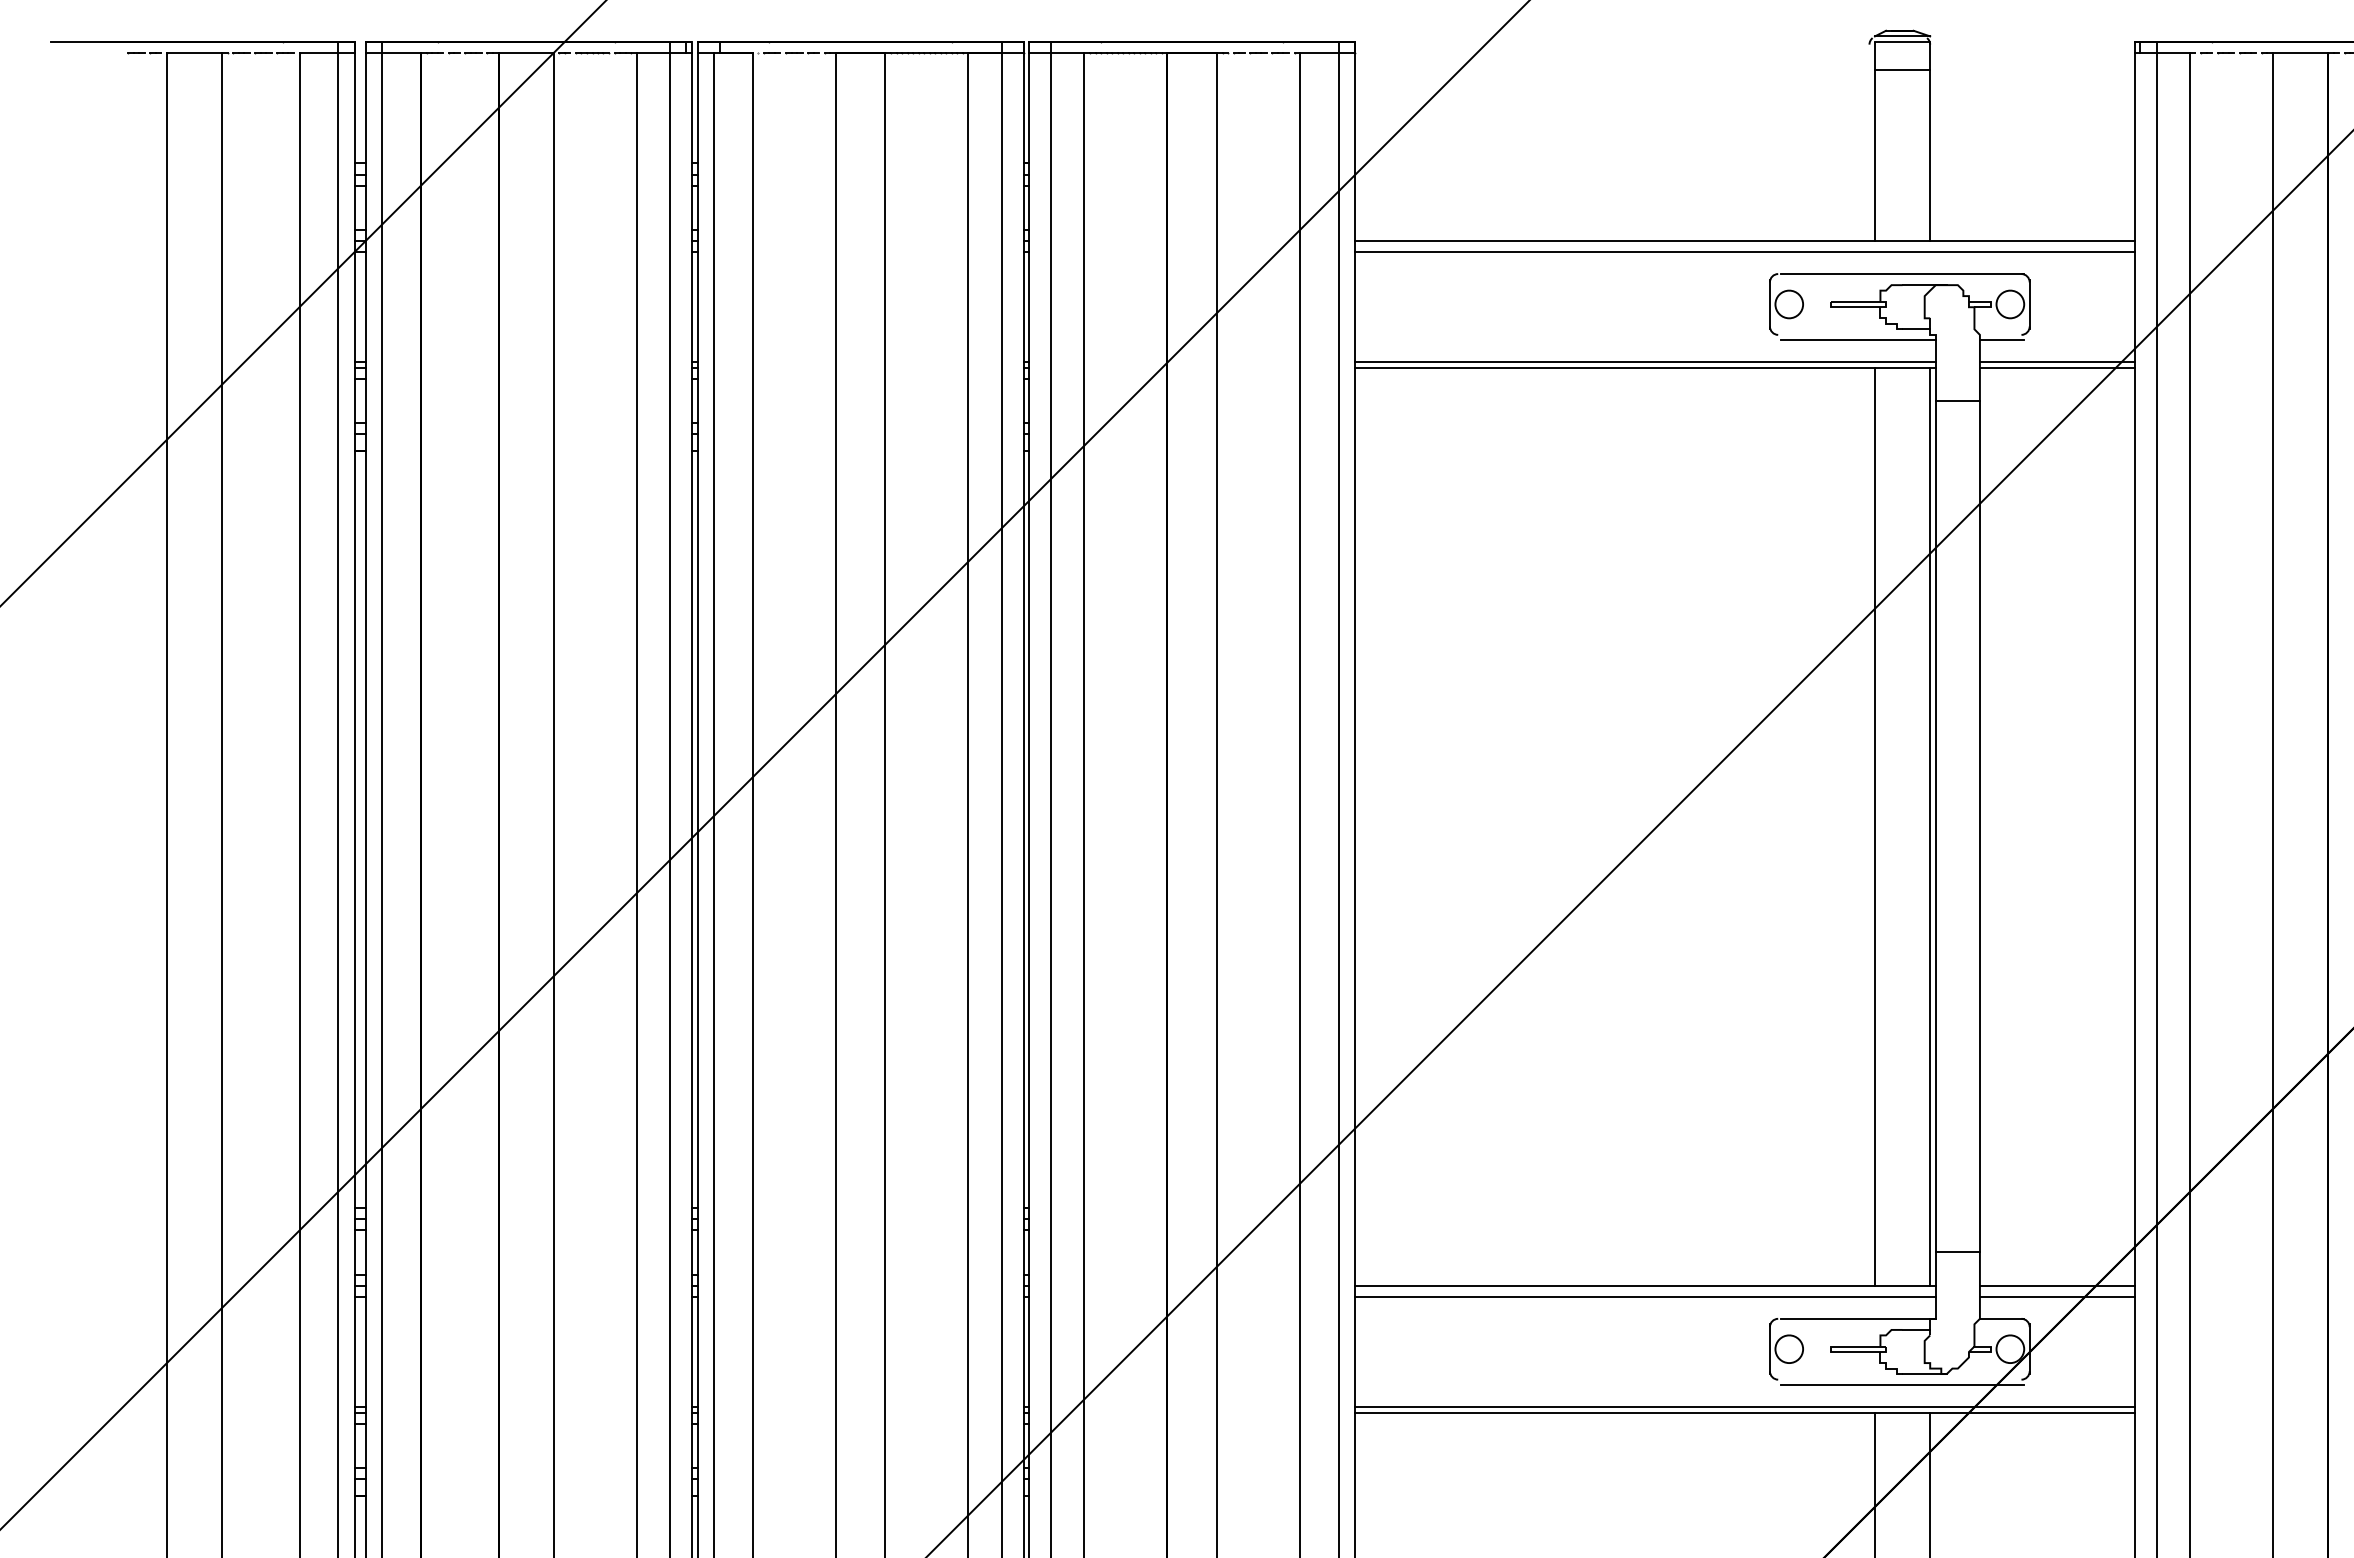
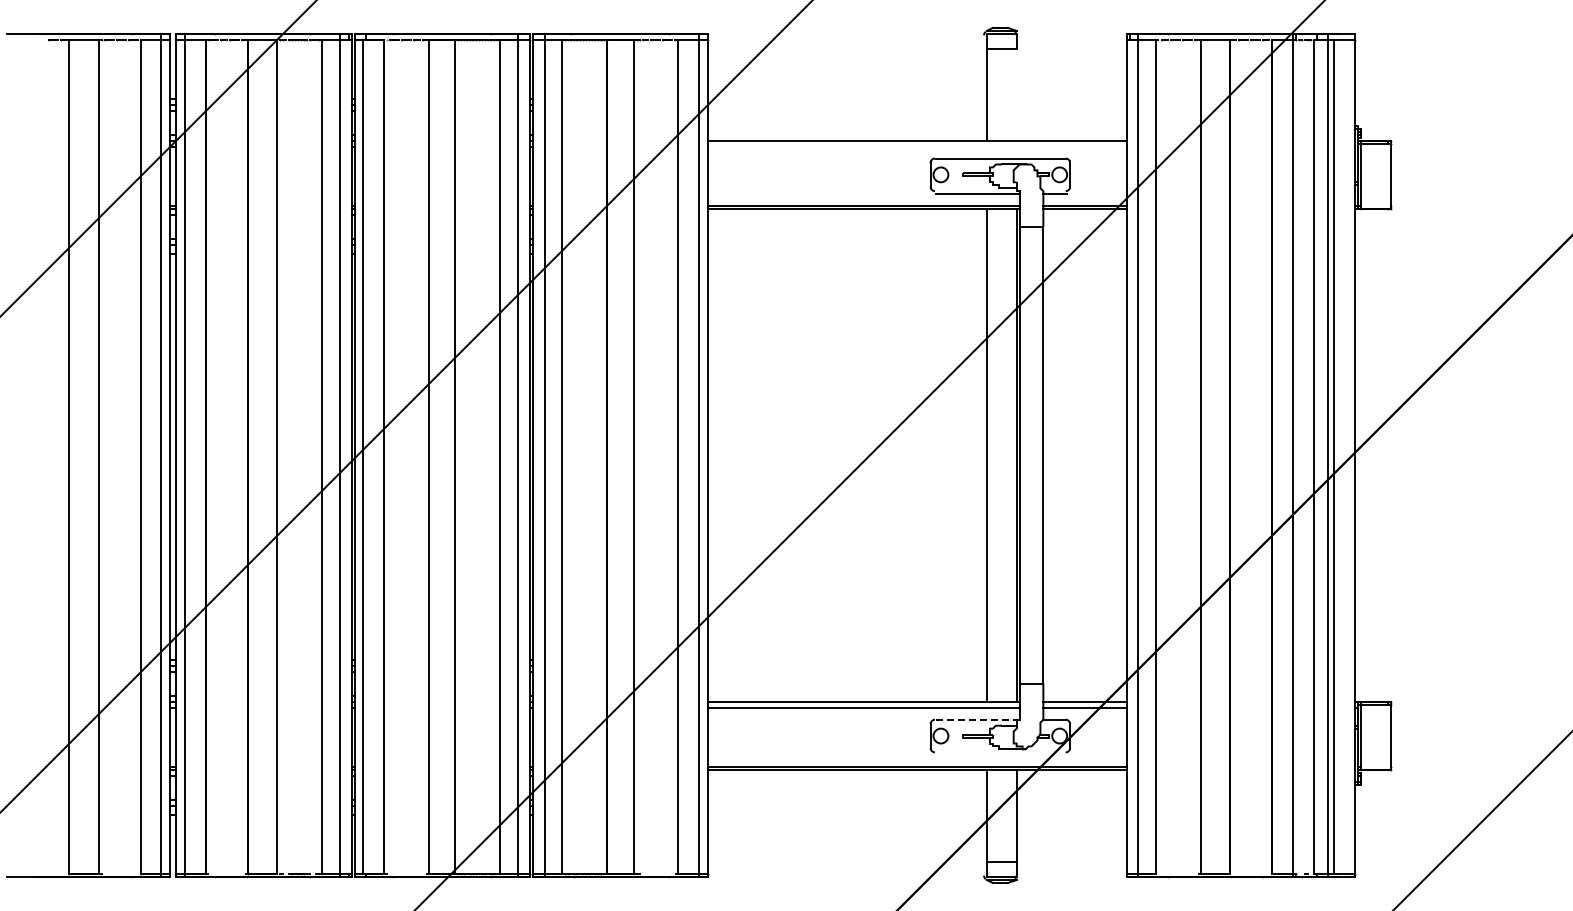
line: (1929, 154) -> (1016, 94), removed
line: (1743, 251) -> (916, 146), removed
line: (1859, 1318) -> (978, 719), solid -> dashed
line: (1902, 1385) -> (1001, 755), removed

